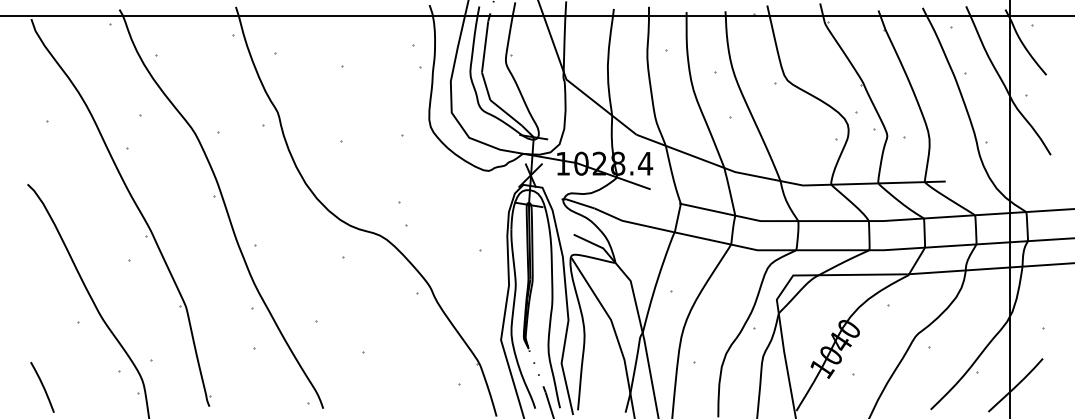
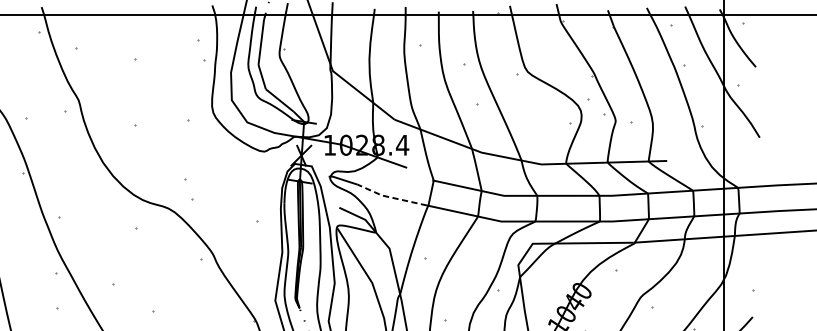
line: (632, 222) -> (391, 197), solid -> dashed

